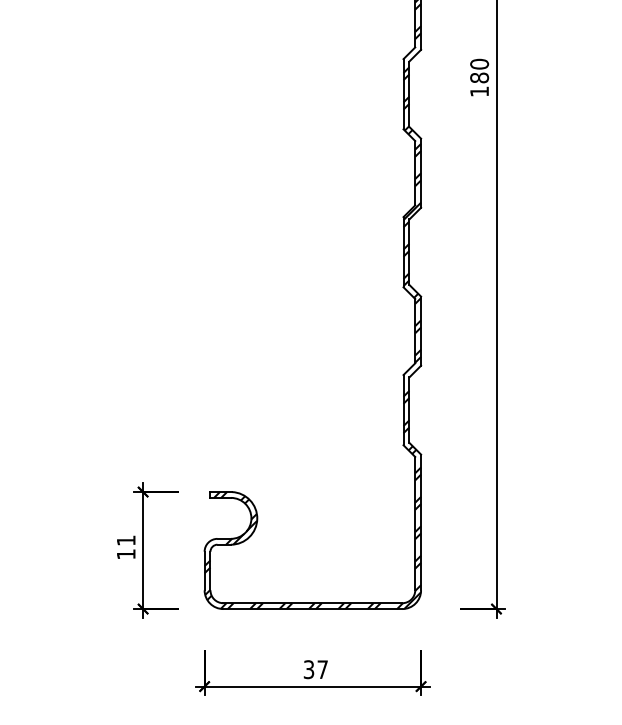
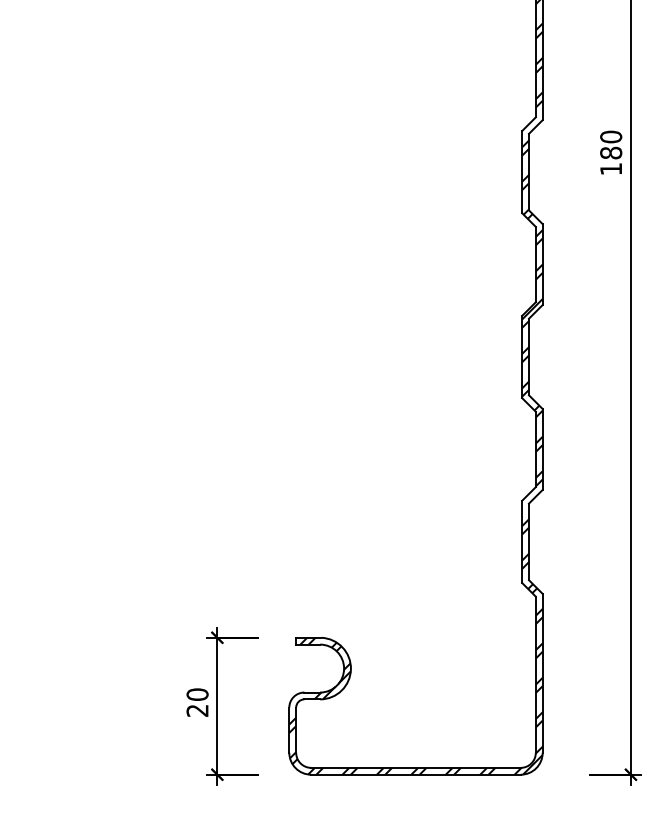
text: (125, 547) -> (196, 702), 11 -> 20

